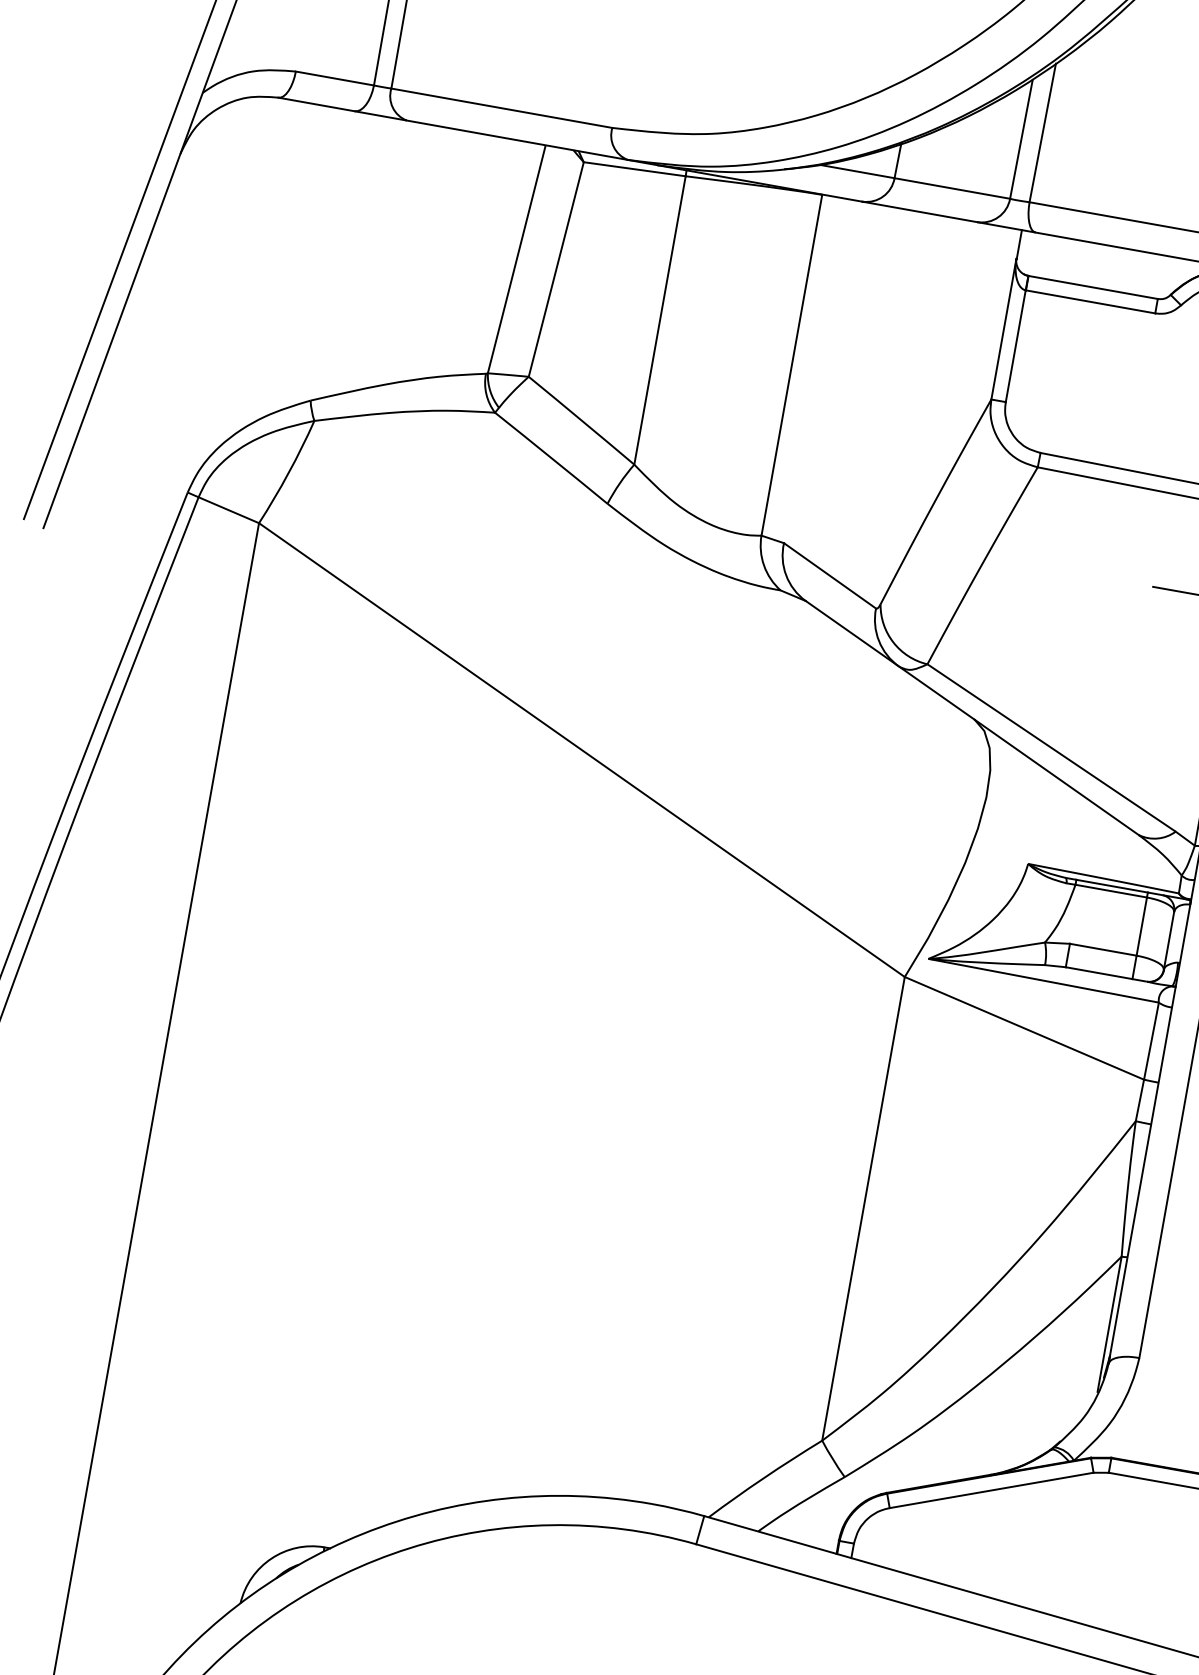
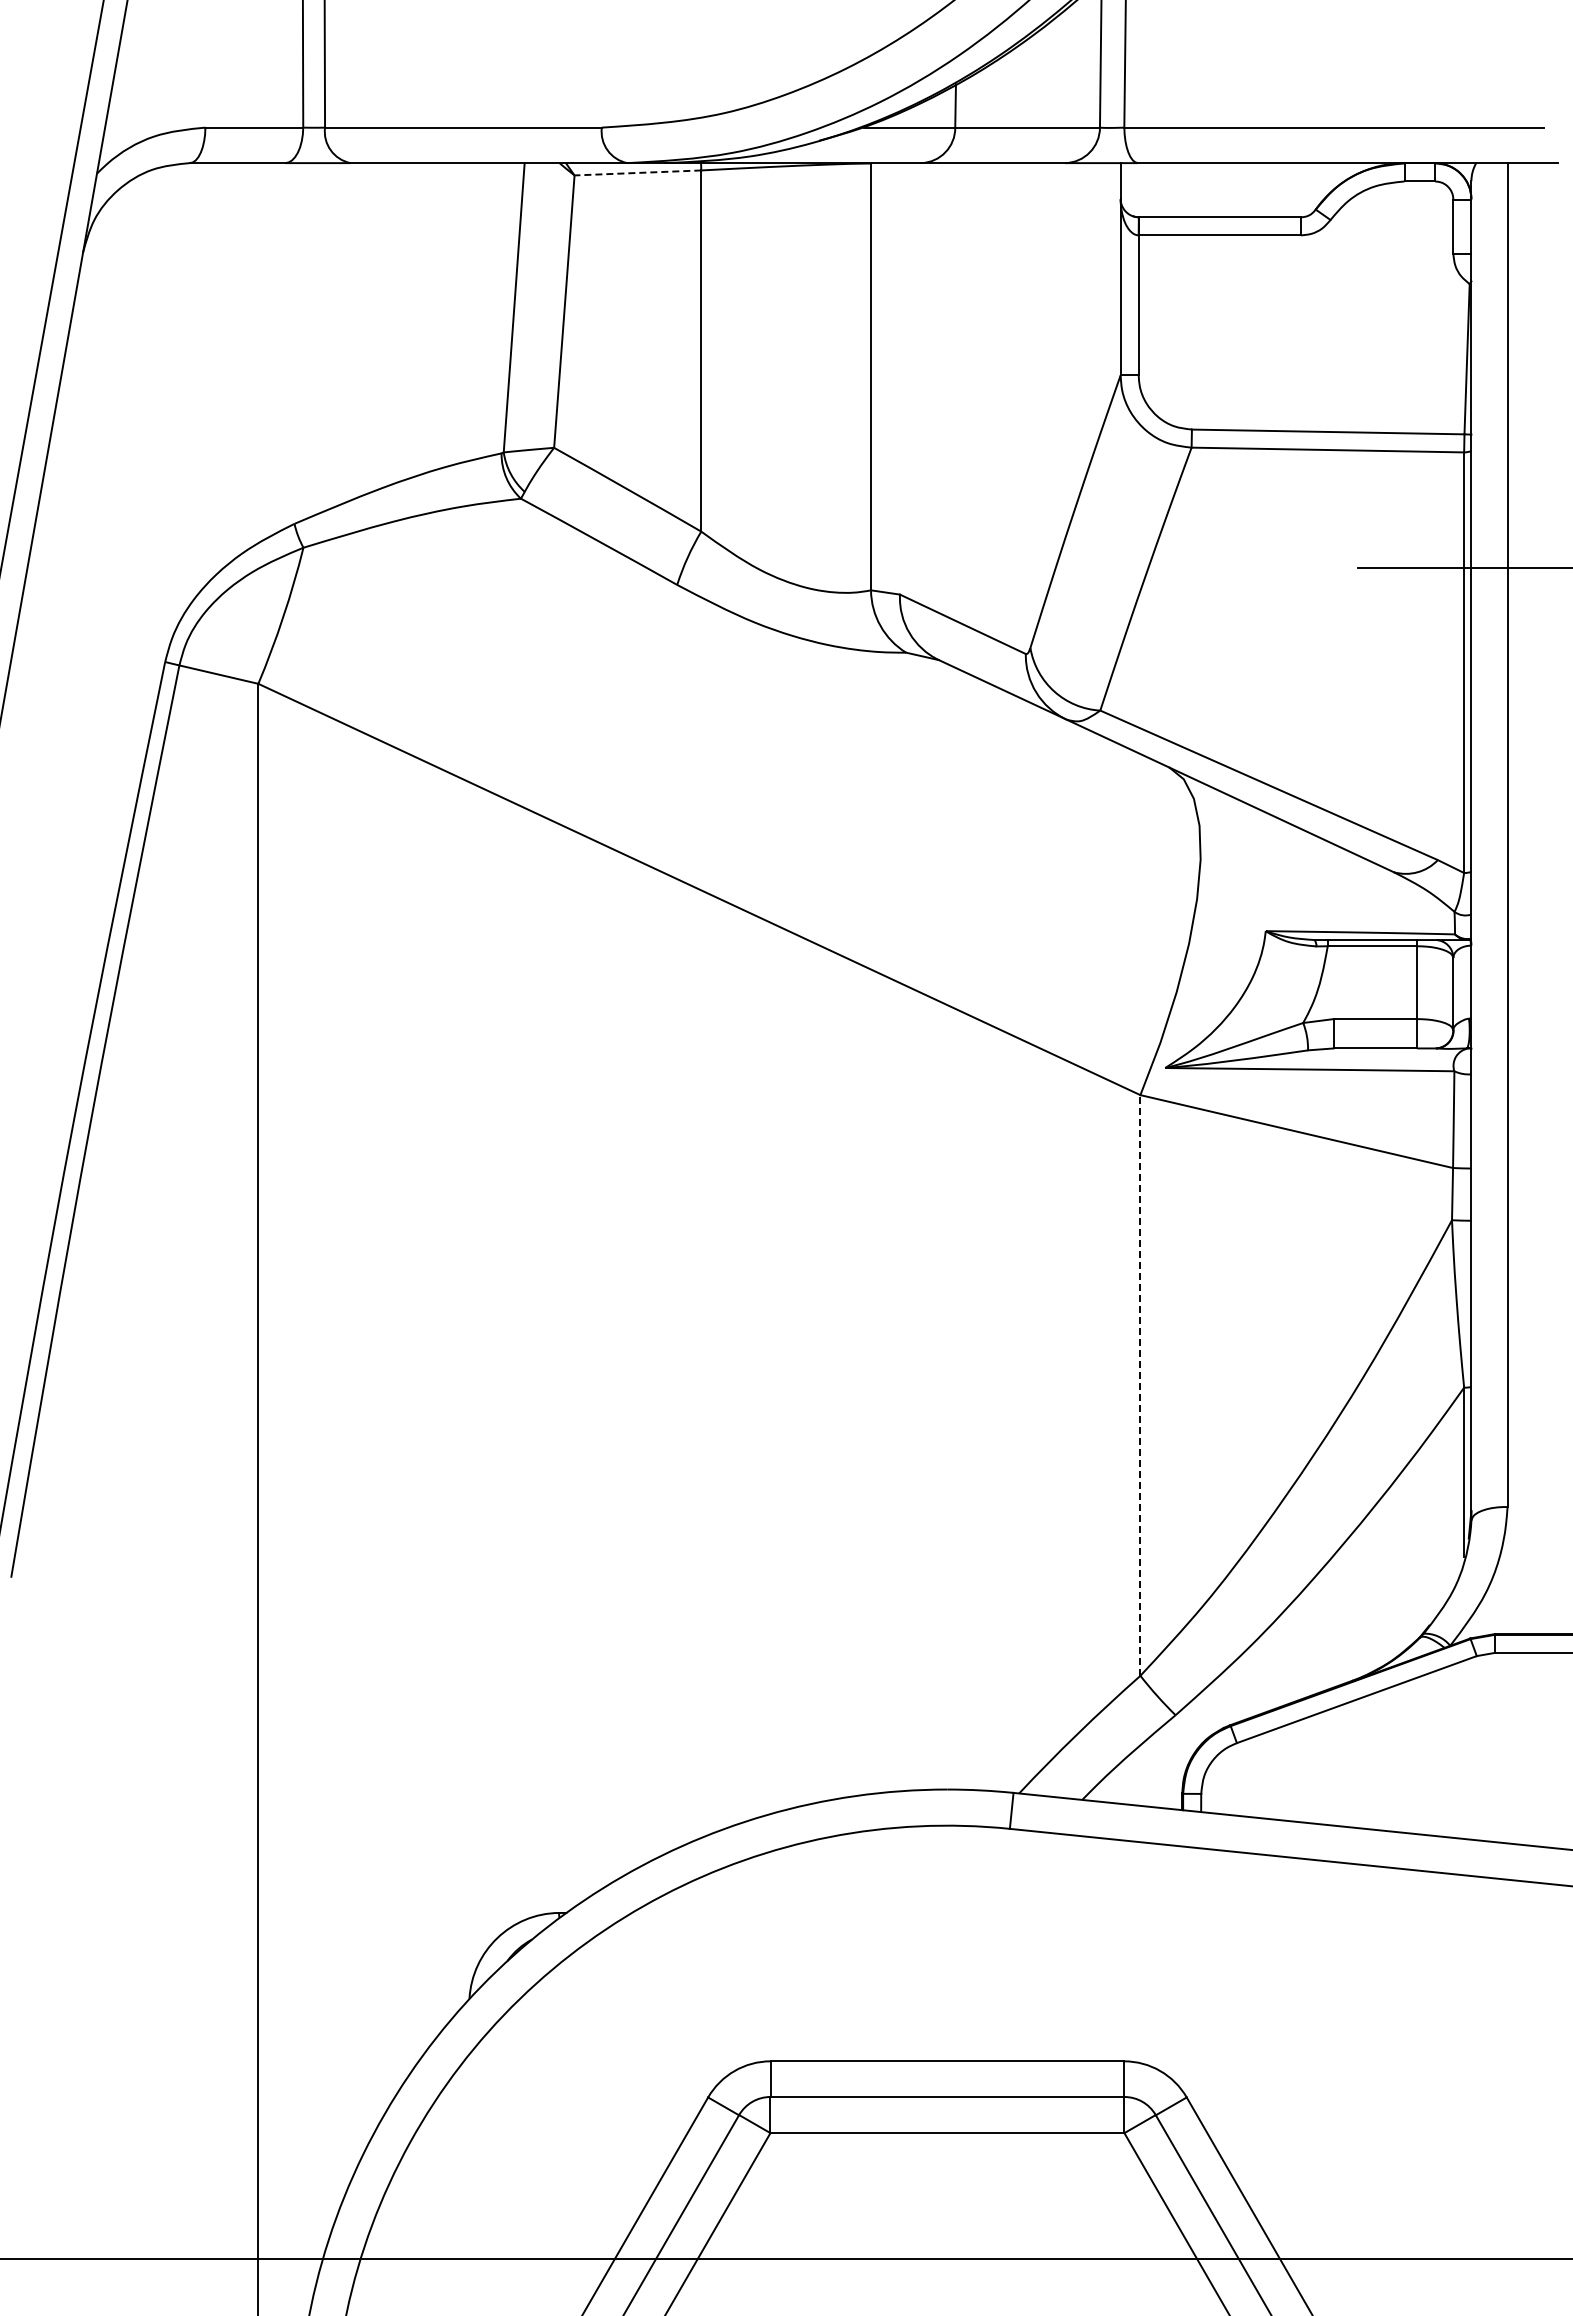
line: (634, 168) -> (637, 172), solid -> dashed
line: (863, 1208) -> (1140, 1384), solid -> dashed

